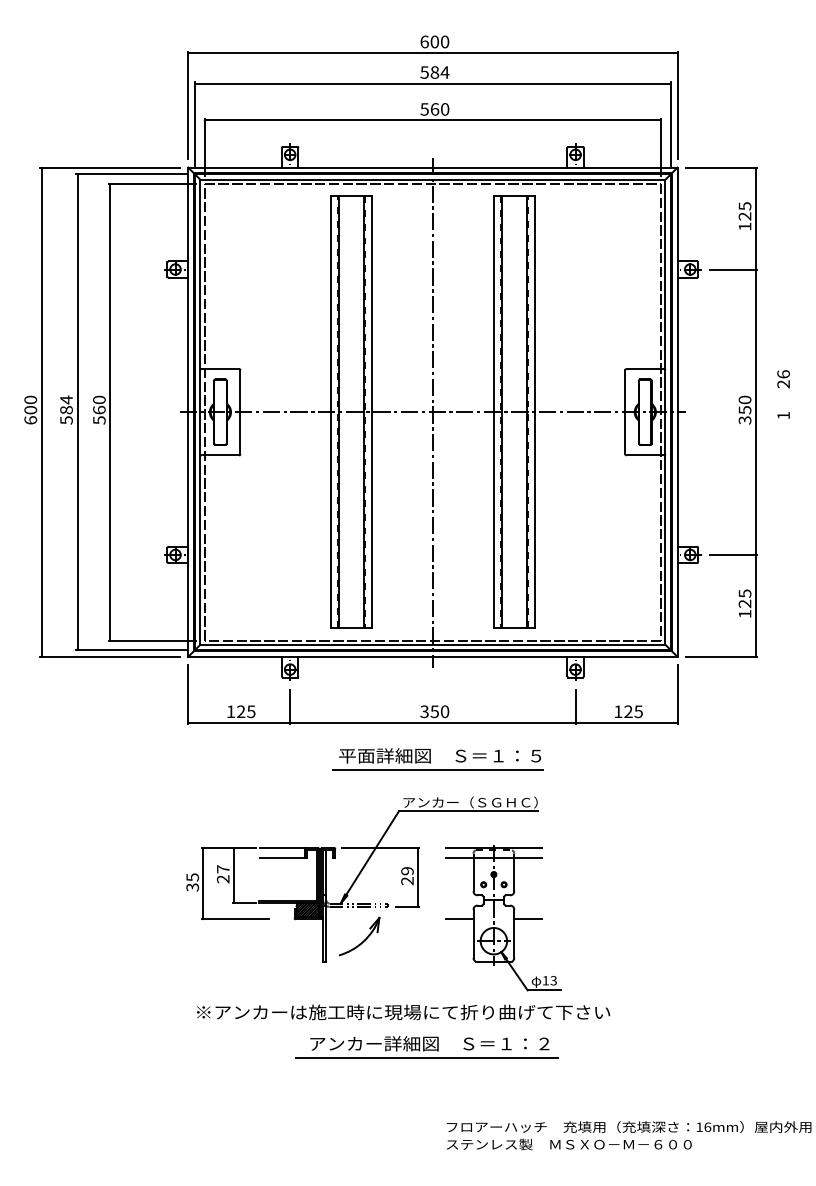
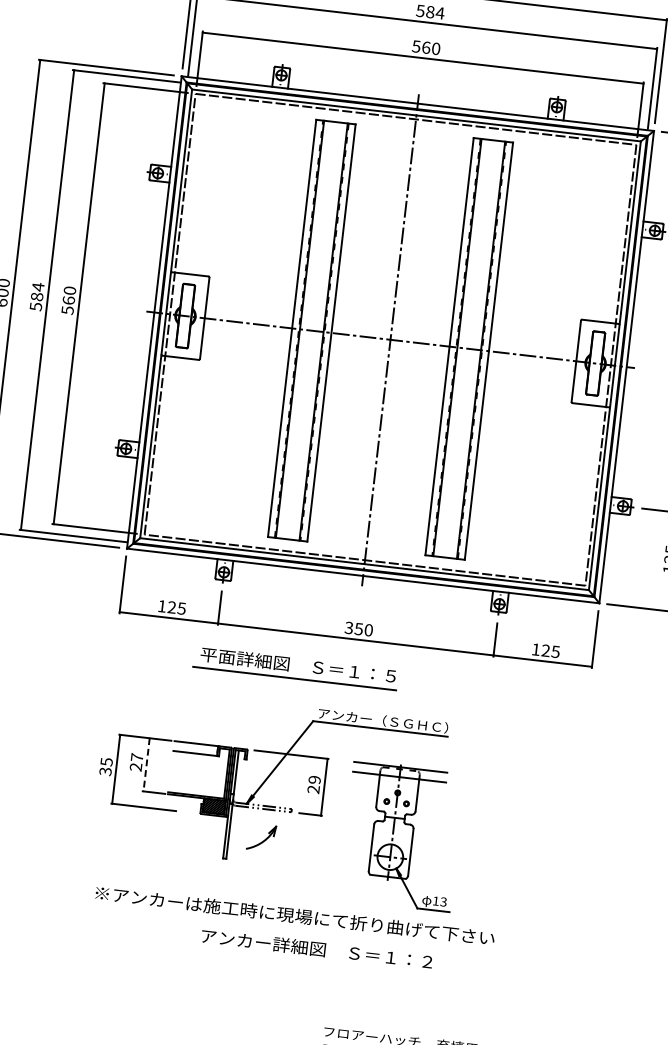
part: (430, 759) -> (288, 667), moved
line: (233, 875) -> (146, 764), solid -> dashed
line: (459, 919) -> (359, 832), removed
line: (528, 919) -> (426, 840), removed
part: (359, 936) -> (261, 837), size x0.7
line: (426, 1058) -> (312, 962), removed

